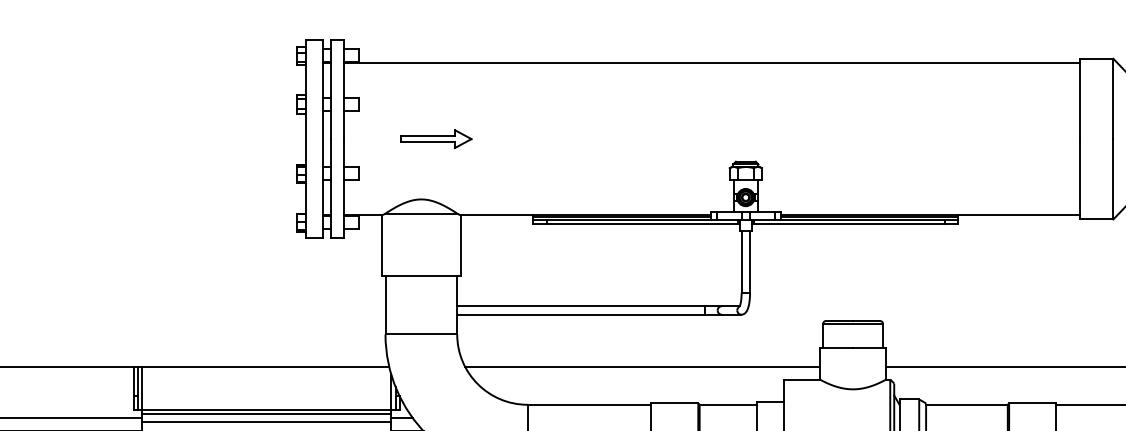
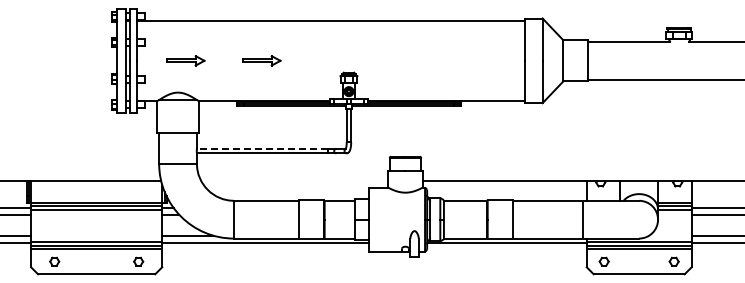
part: (579, 138) -> (261, 60), added
line: (579, 305) -> (261, 148), solid -> dashed
line: (642, 368) -> (294, 181), removed

